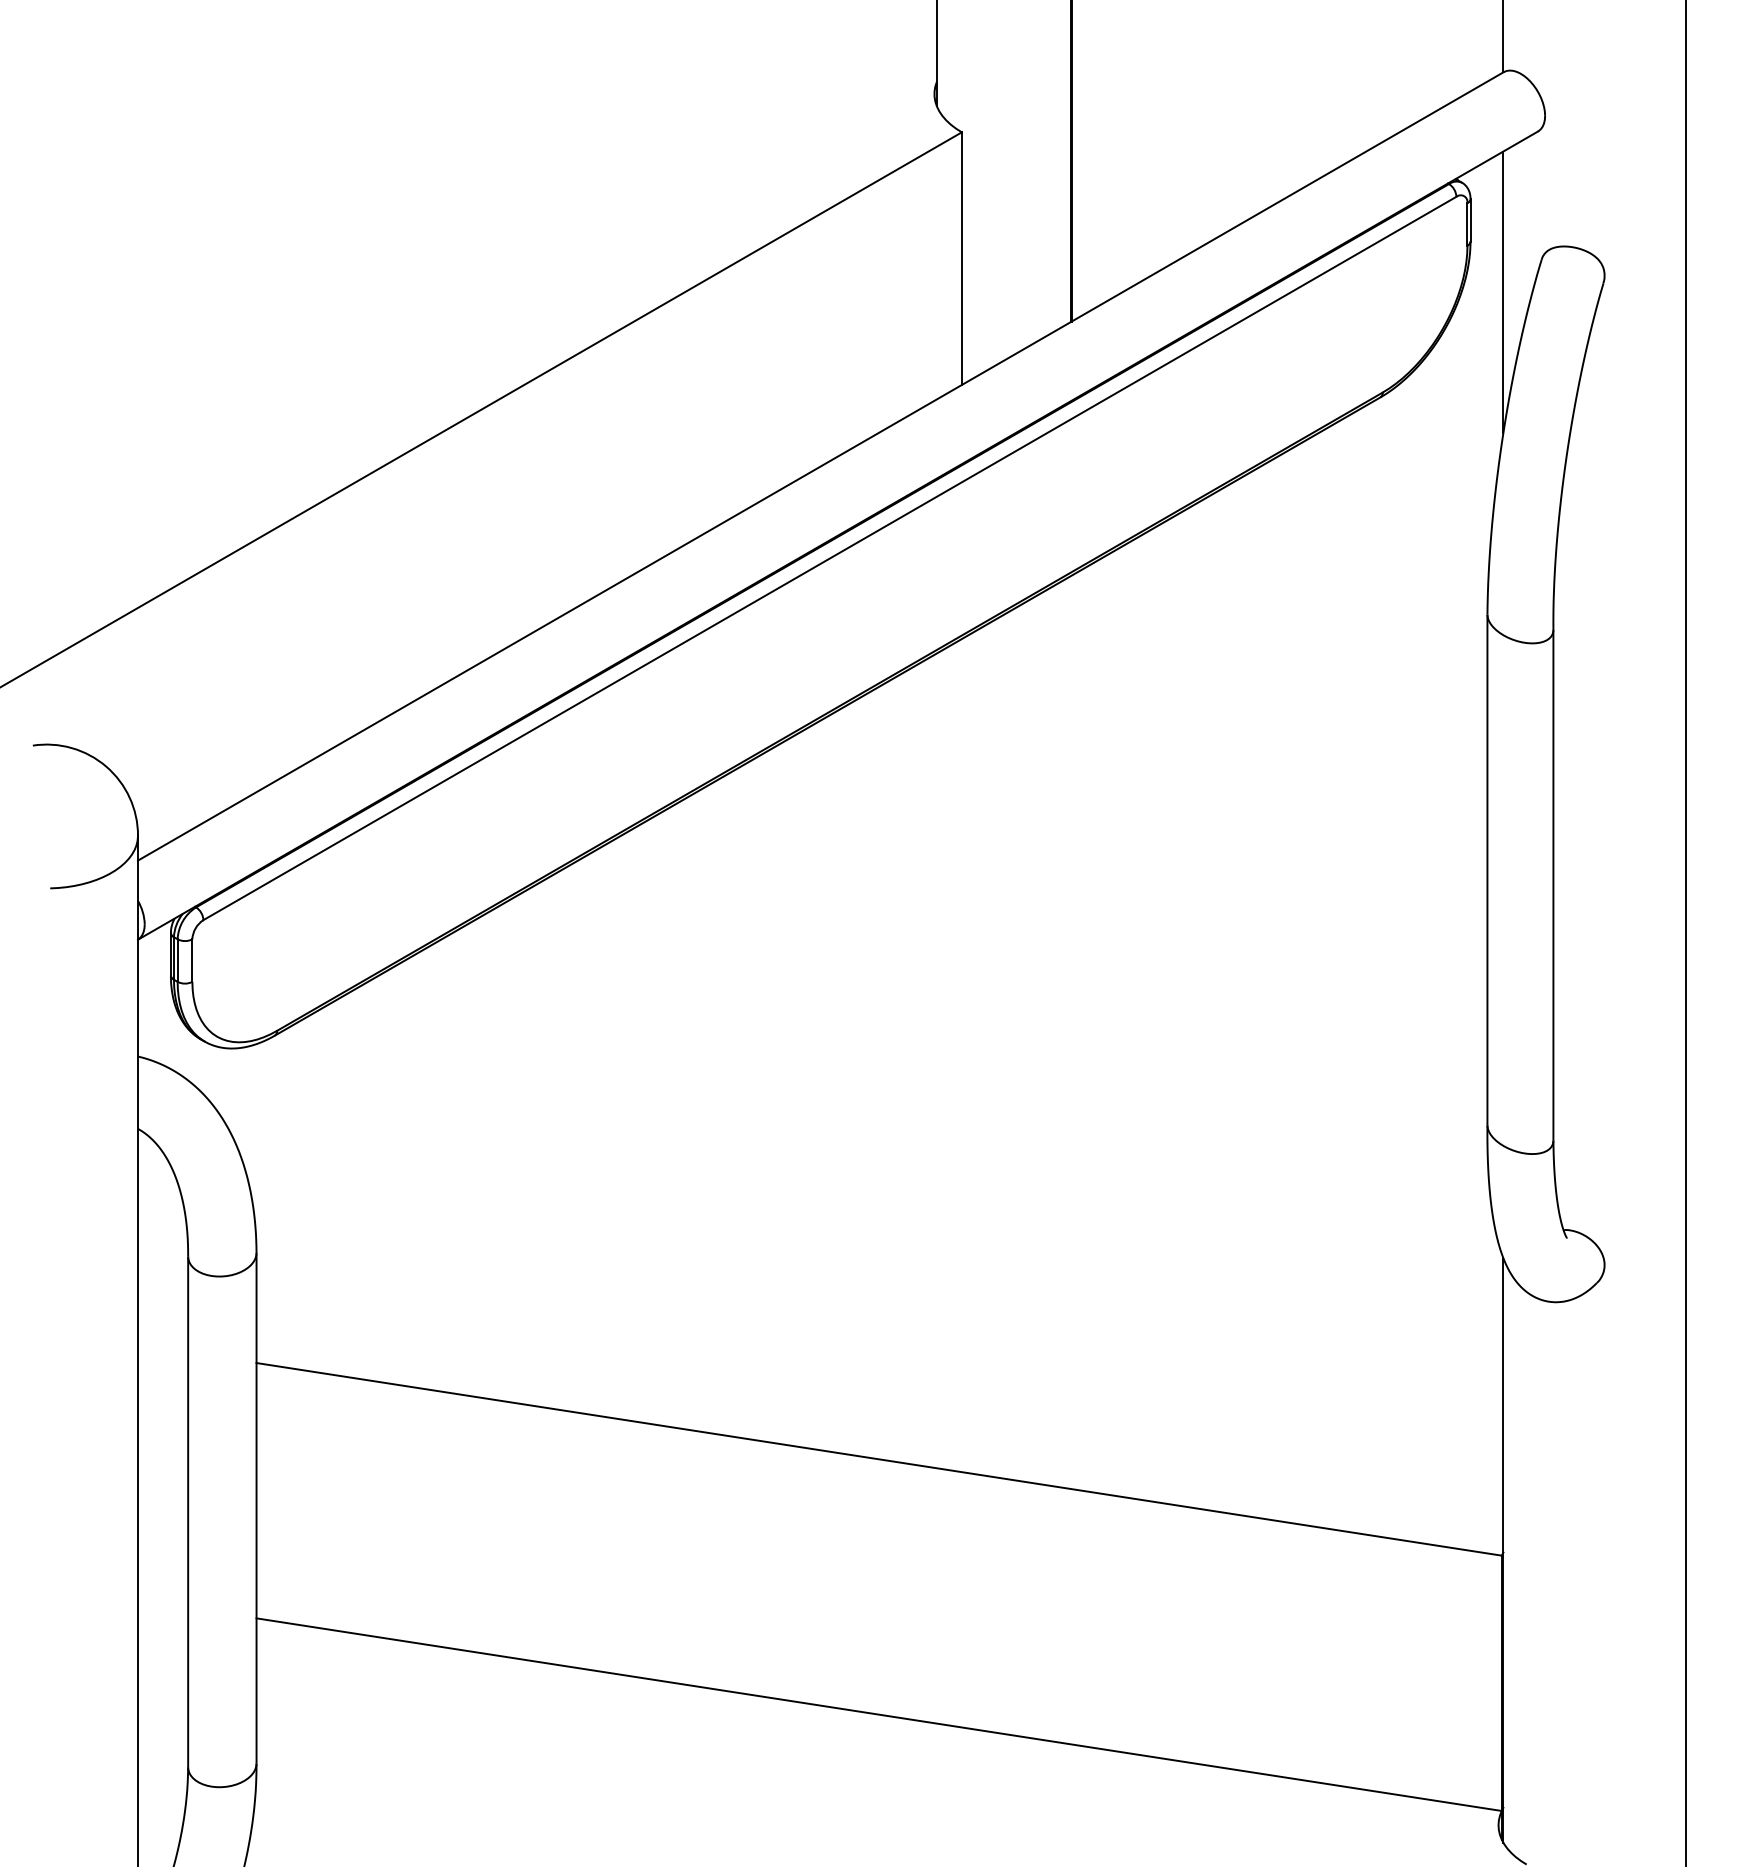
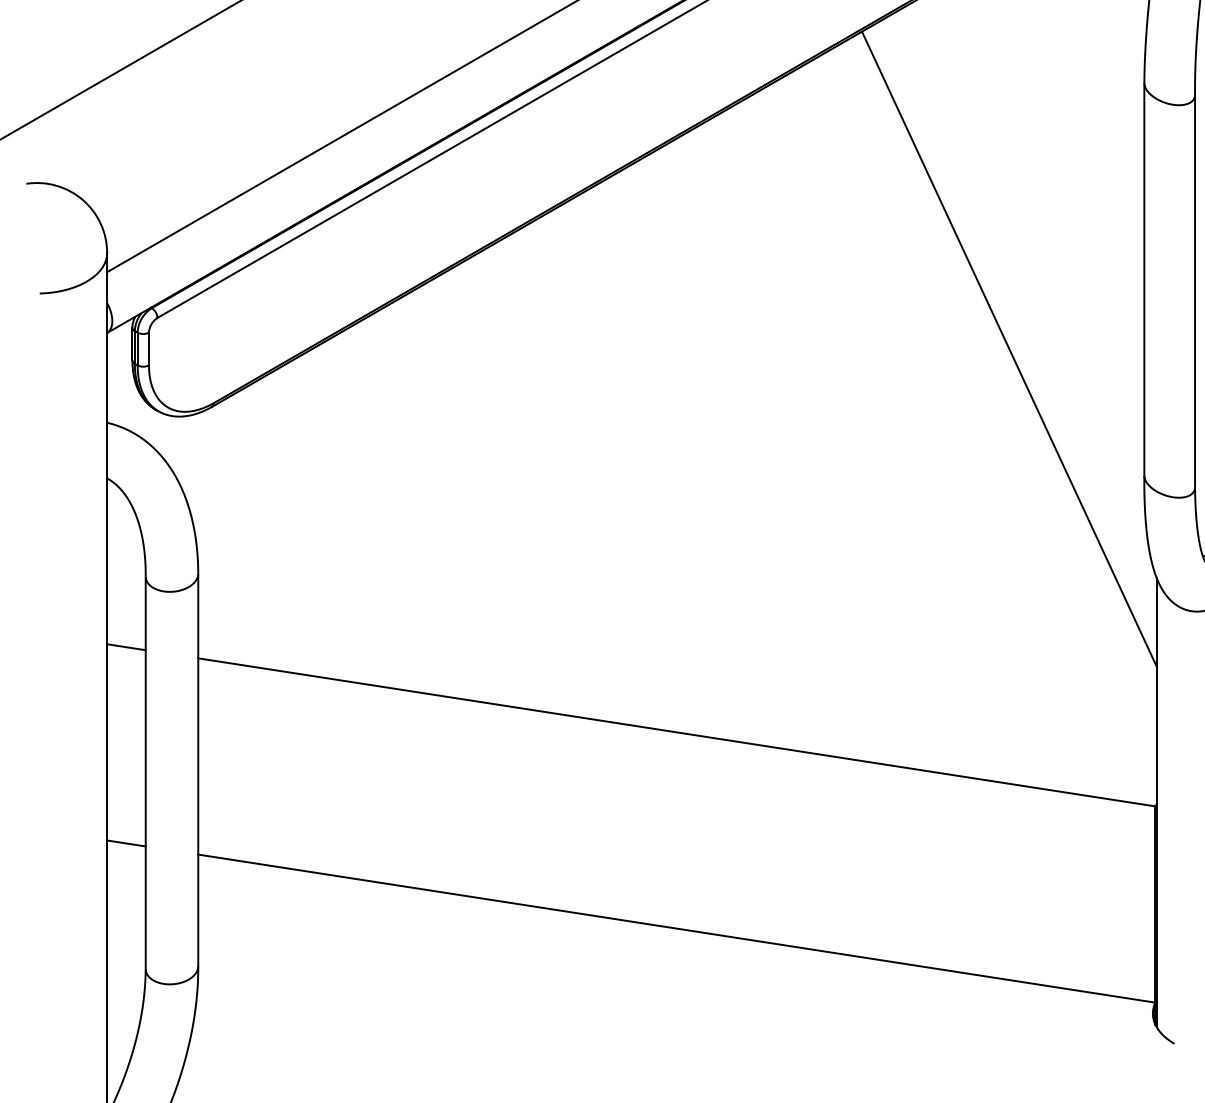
line: (1311, 960) -> (1009, 348), added
line: (163, 1348) -> (126, 647), added
line: (163, 1603) -> (126, 843), added

